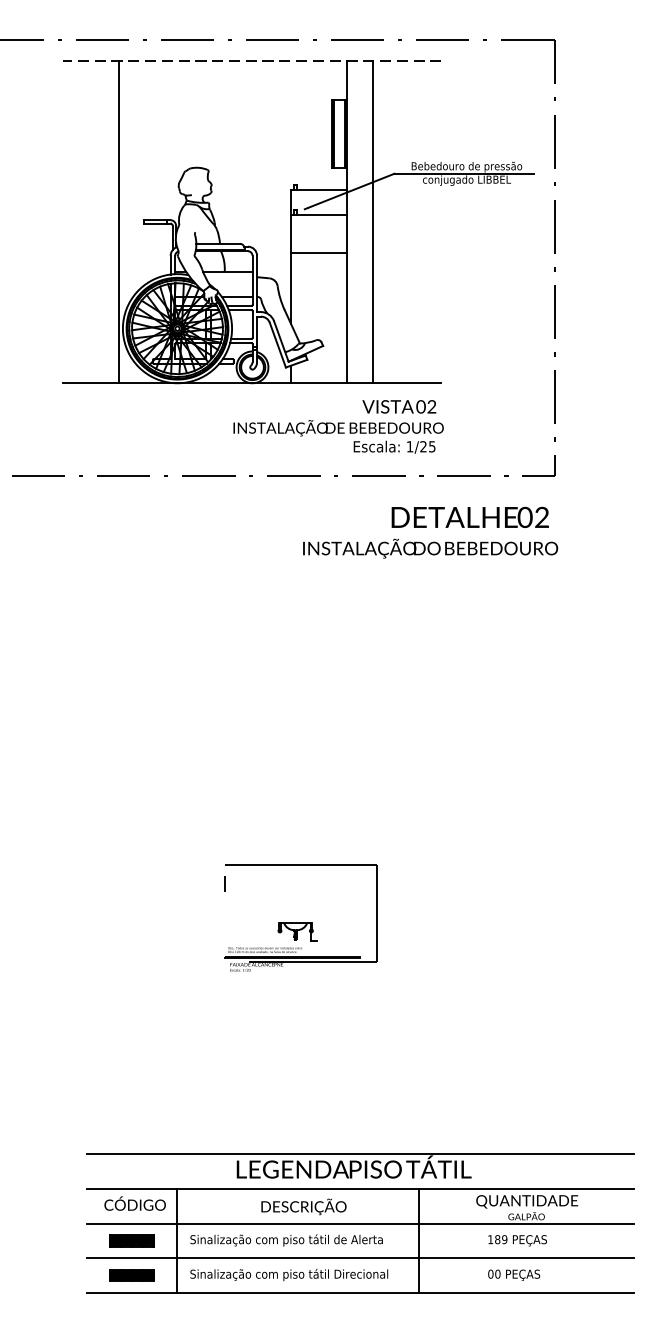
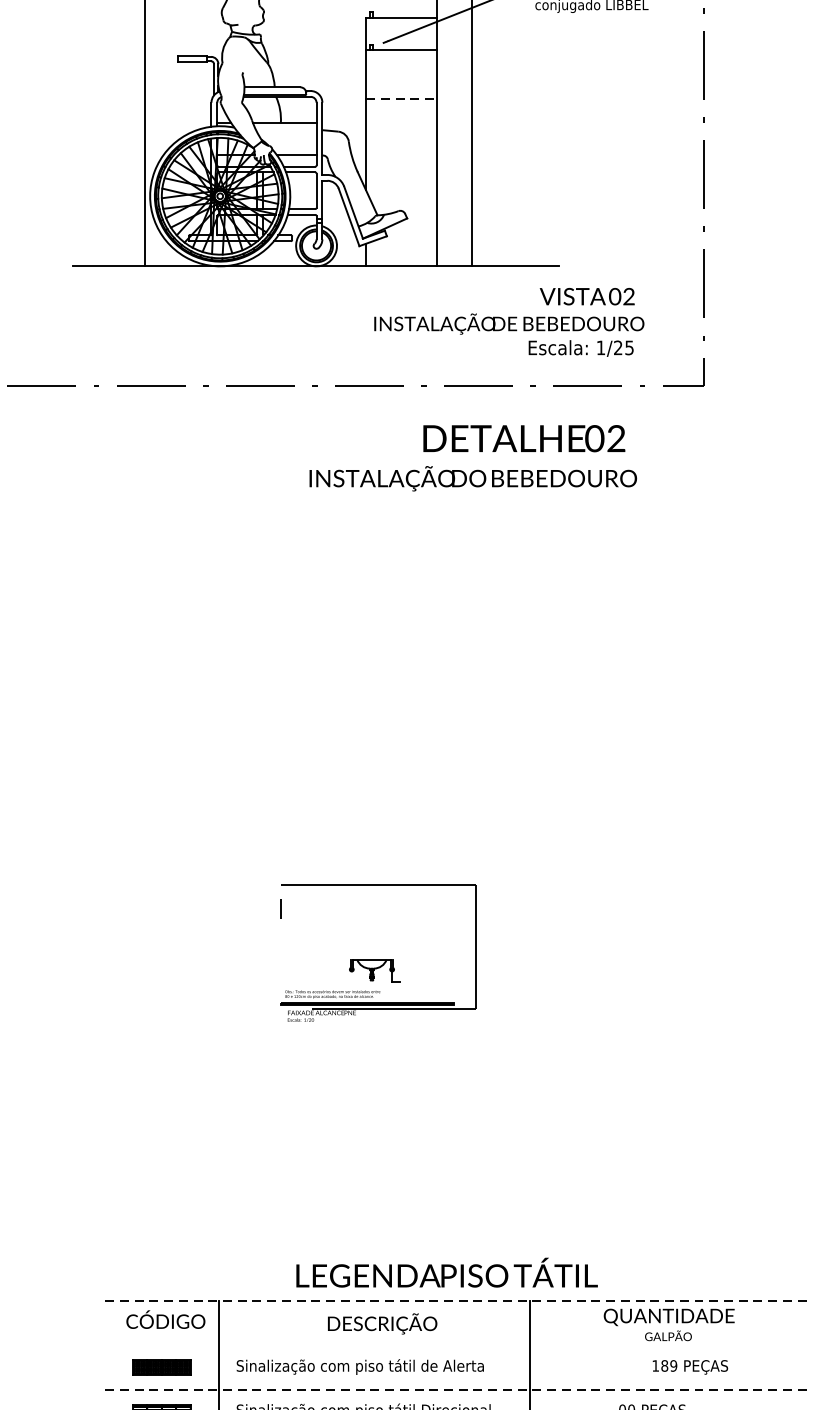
line: (318, 252) -> (401, 98), solid -> dashed
text: (338, 426) -> (509, 321), moved
text: (430, 532) -> (473, 457), moved
line: (360, 1154) -> (455, 1256), removed
line: (360, 1188) -> (455, 1300), solid -> dashed
line: (360, 1223) -> (455, 1345), removed
text: (517, 1240) -> (690, 1367), moved
line: (360, 1258) -> (455, 1390), solid -> dashed

